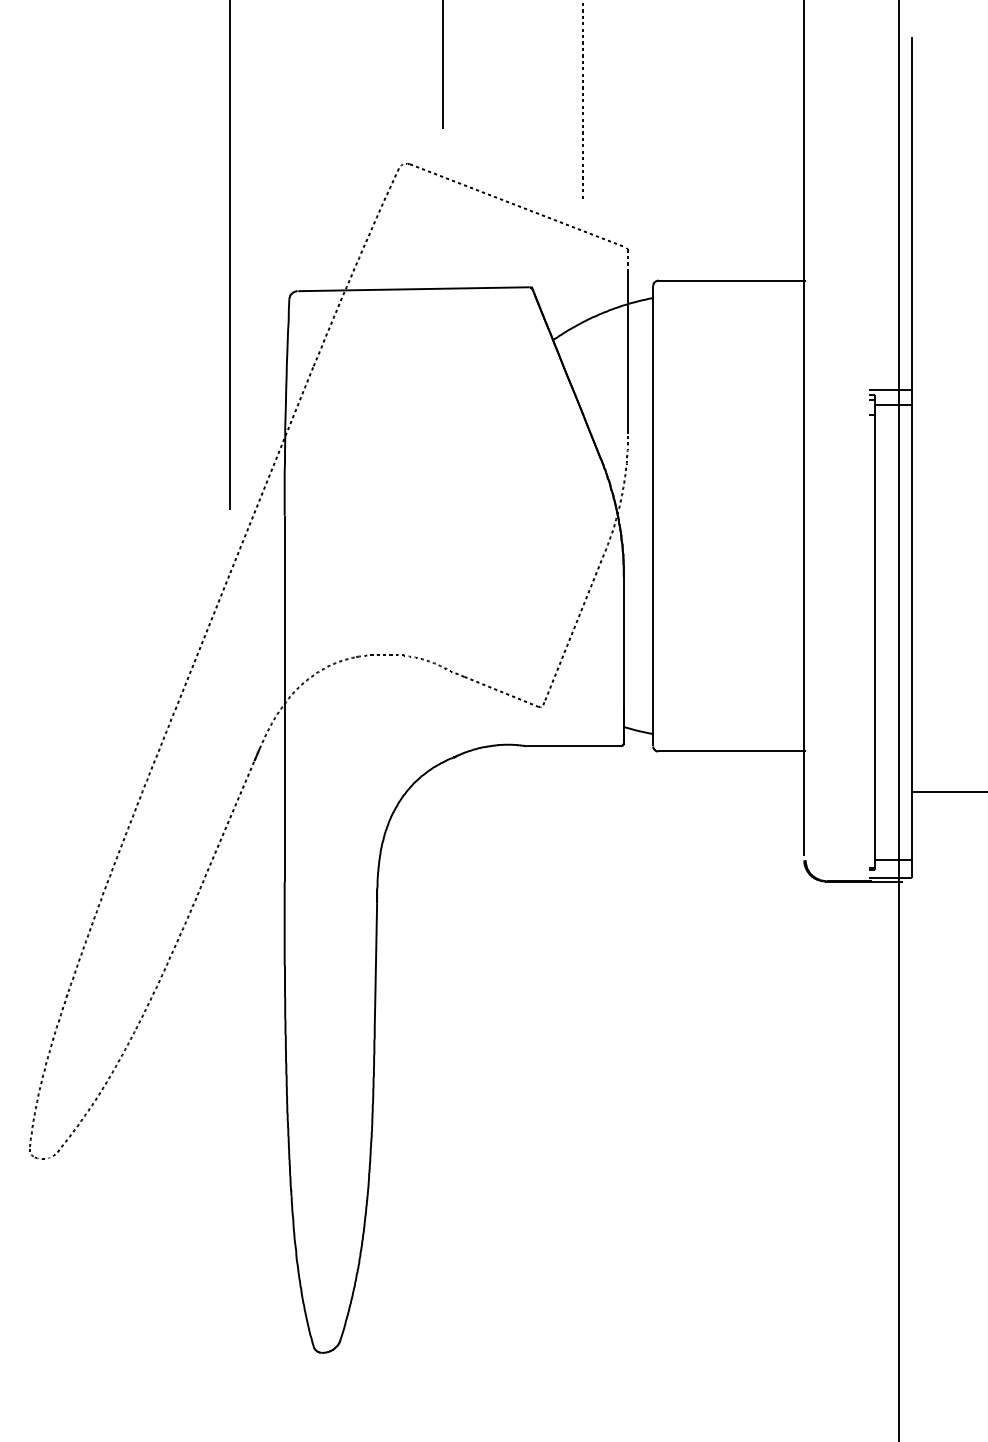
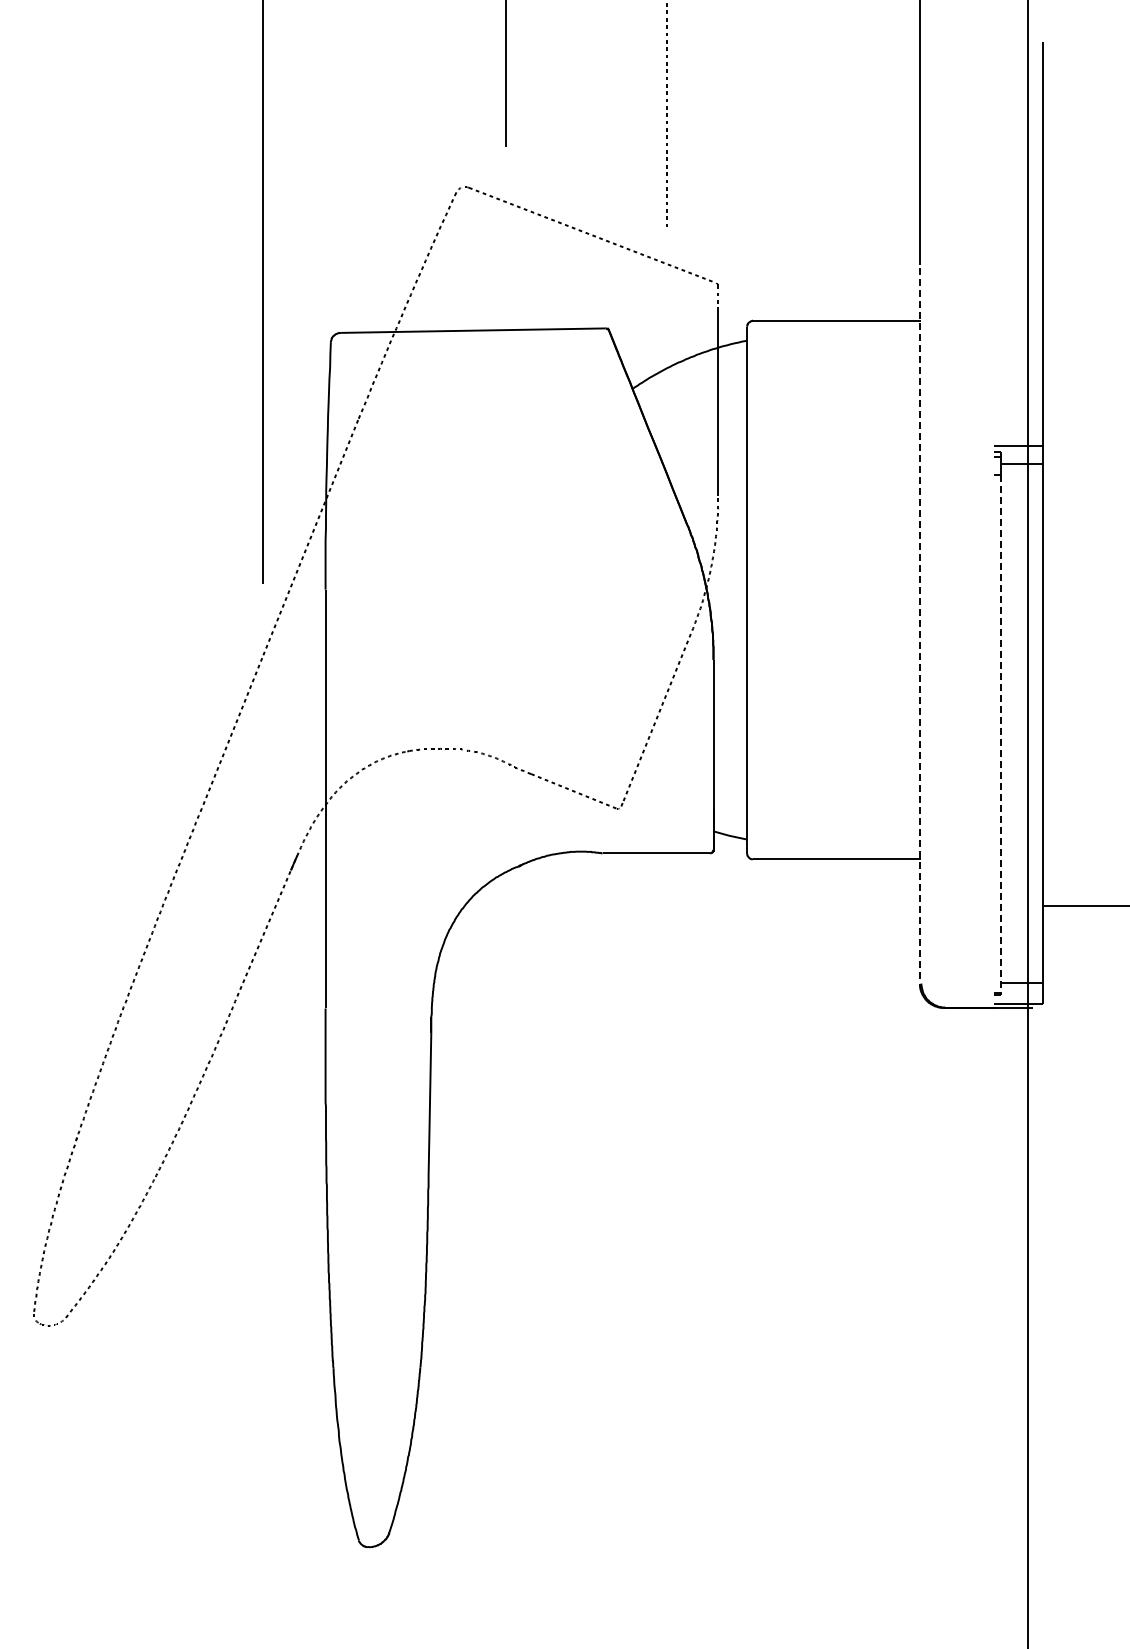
line: (803, 543) -> (919, 621), solid -> dashed
line: (875, 641) -> (1001, 733), solid -> dashed

